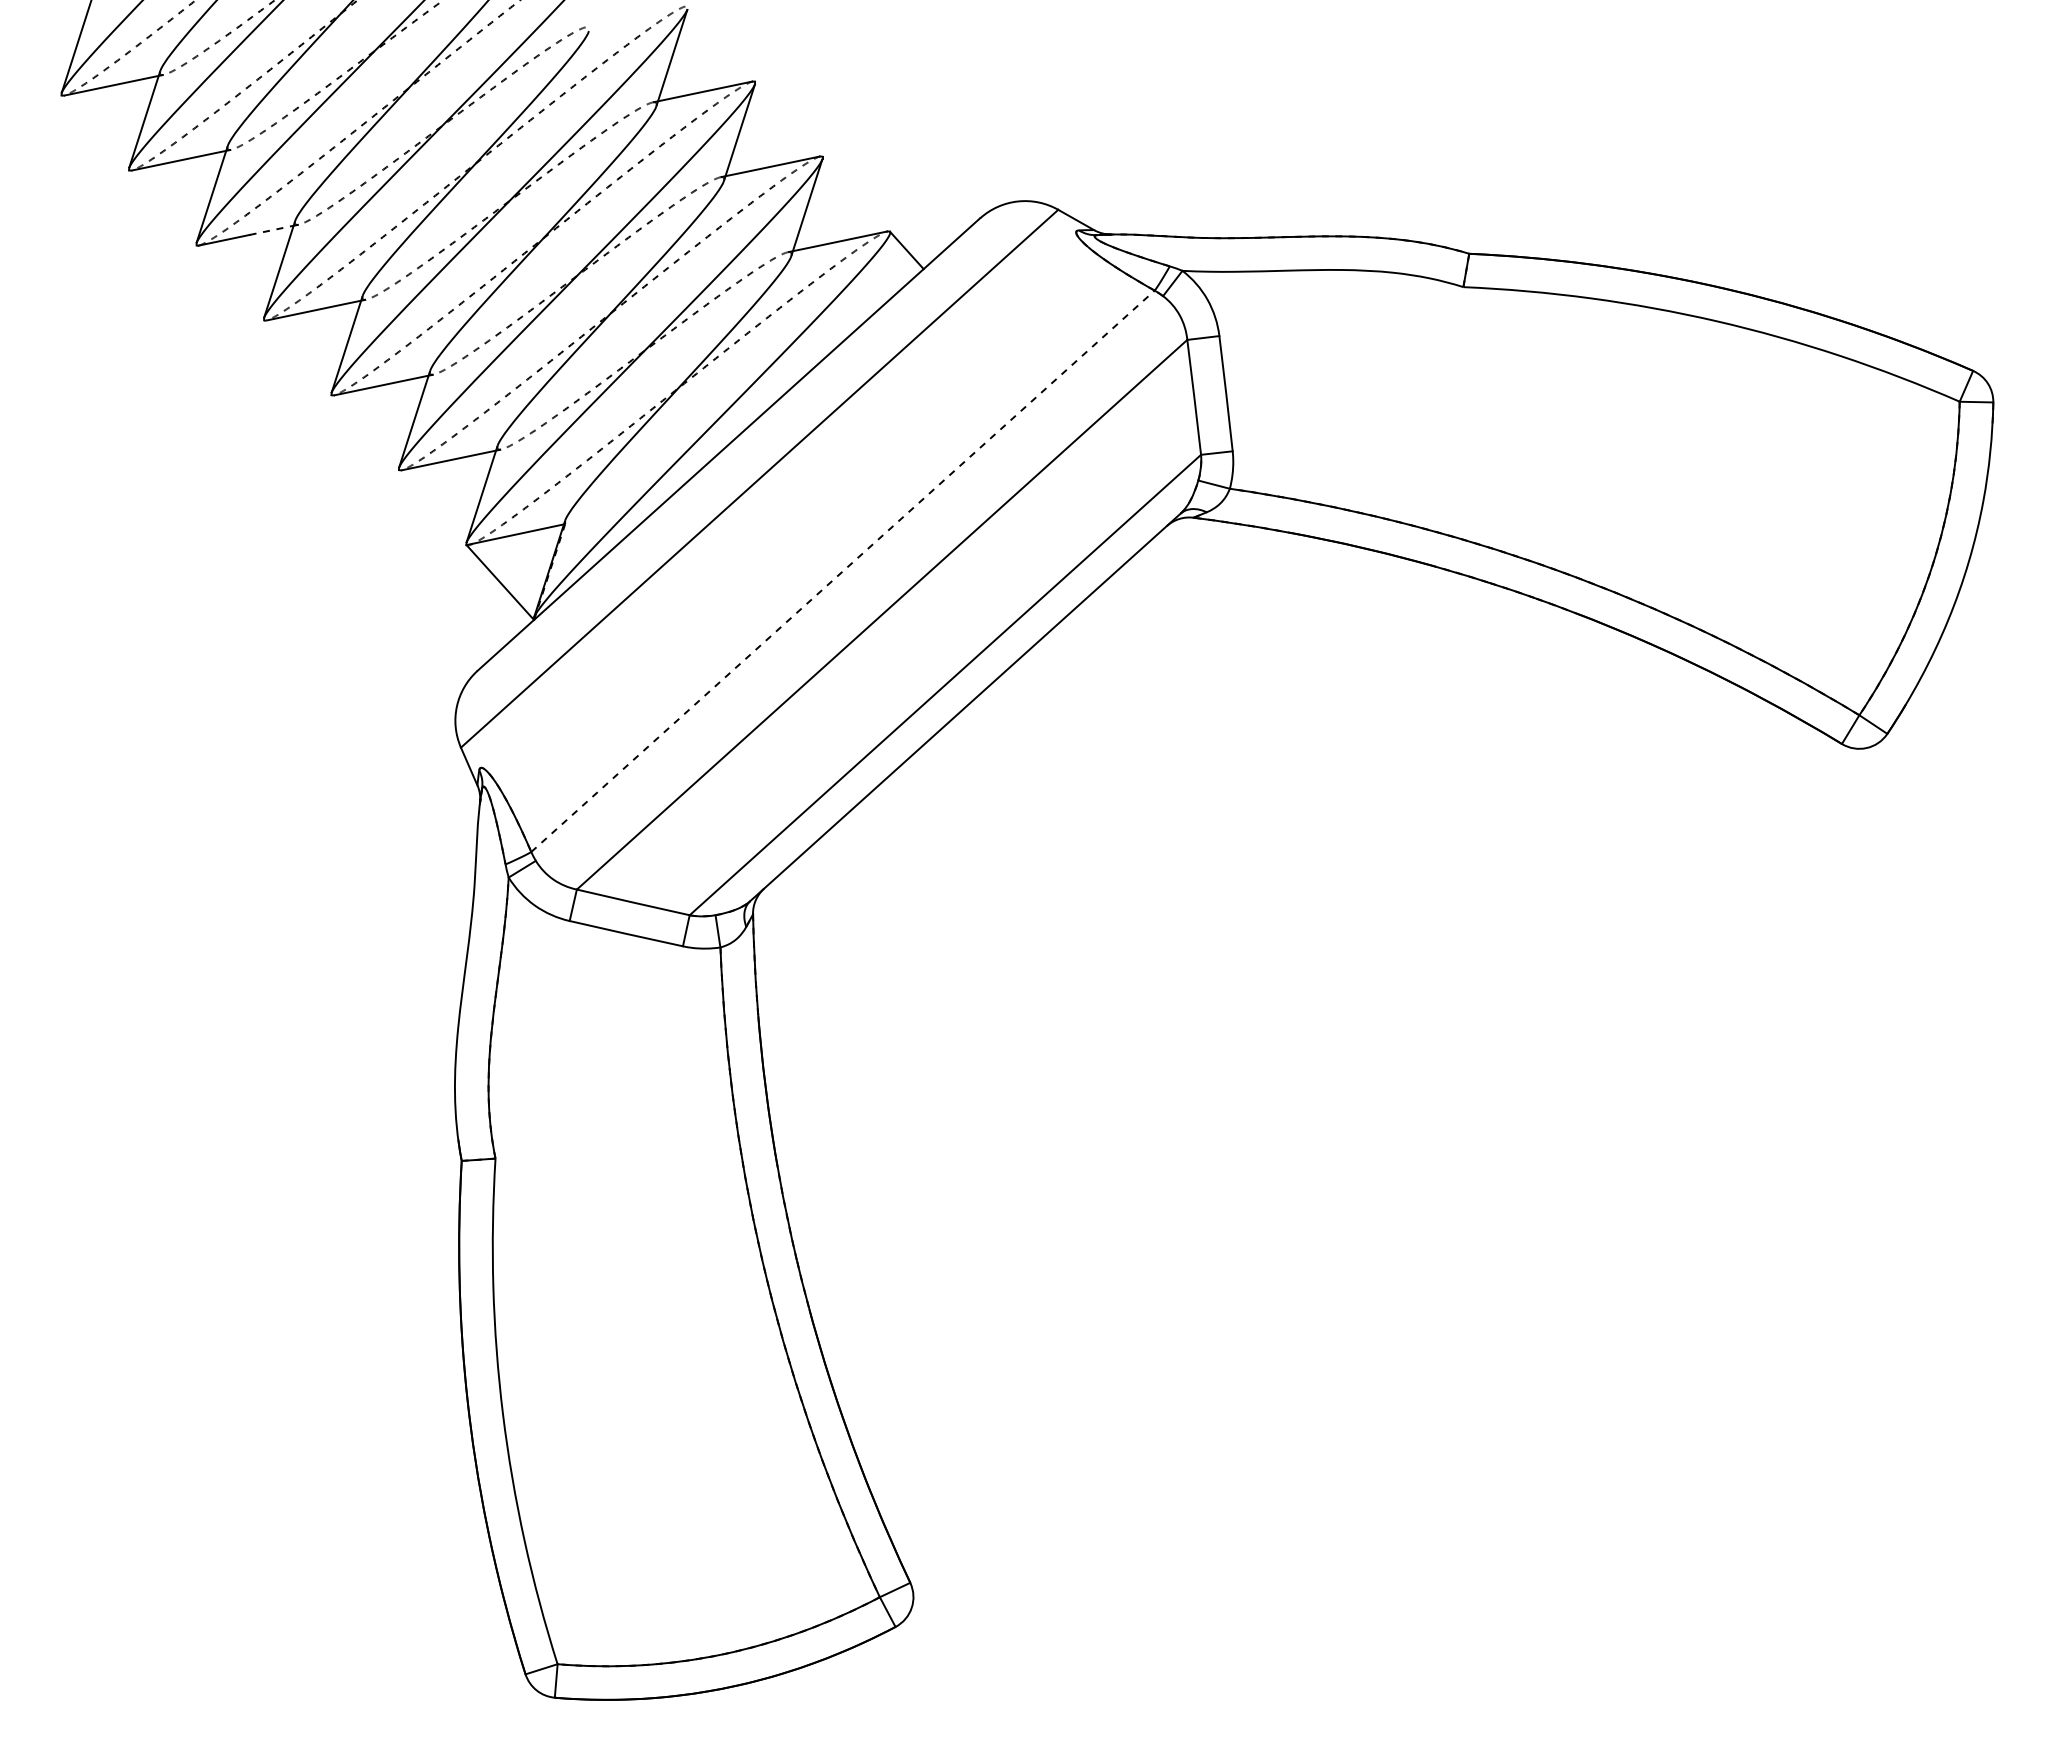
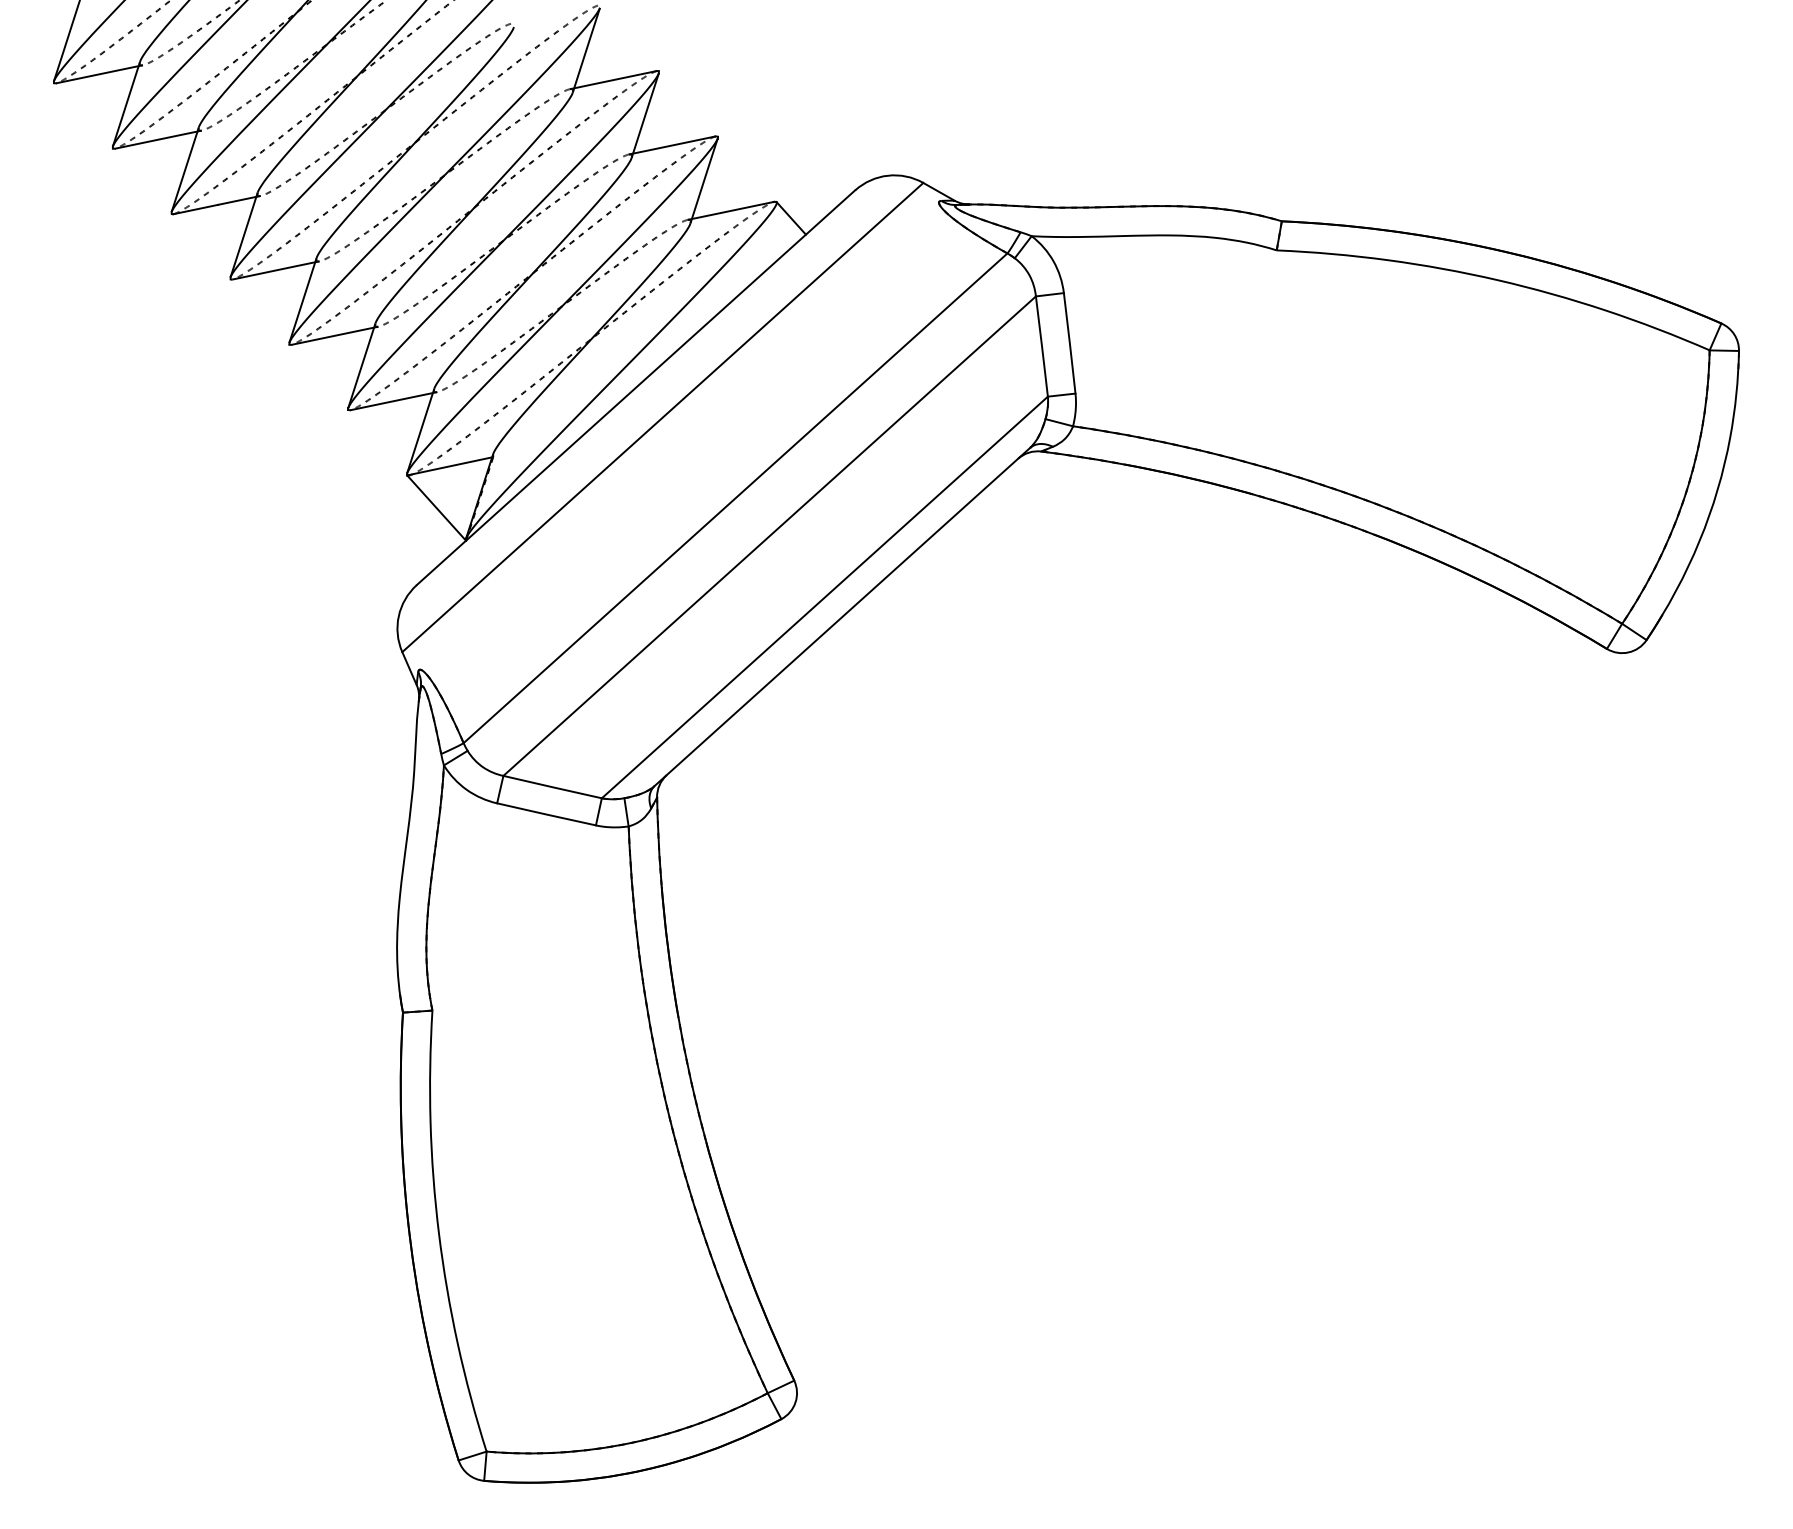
line: (272, 230) -> (237, 200), dashed -> solid
line: (843, 570) -> (735, 497), dashed -> solid

